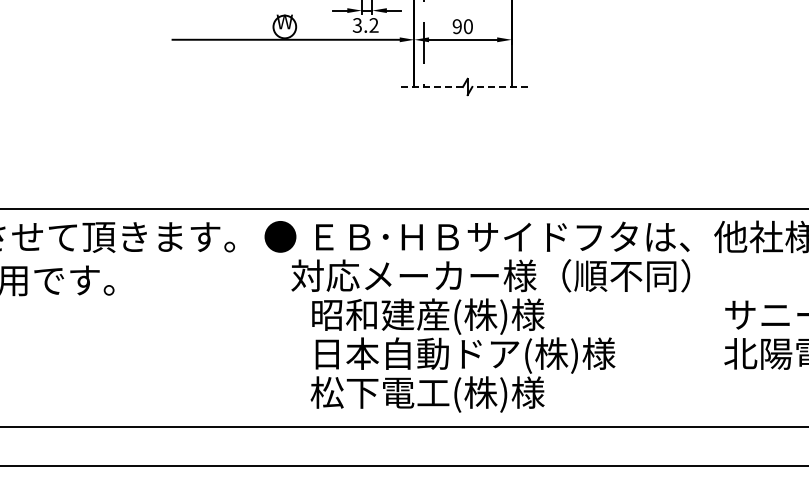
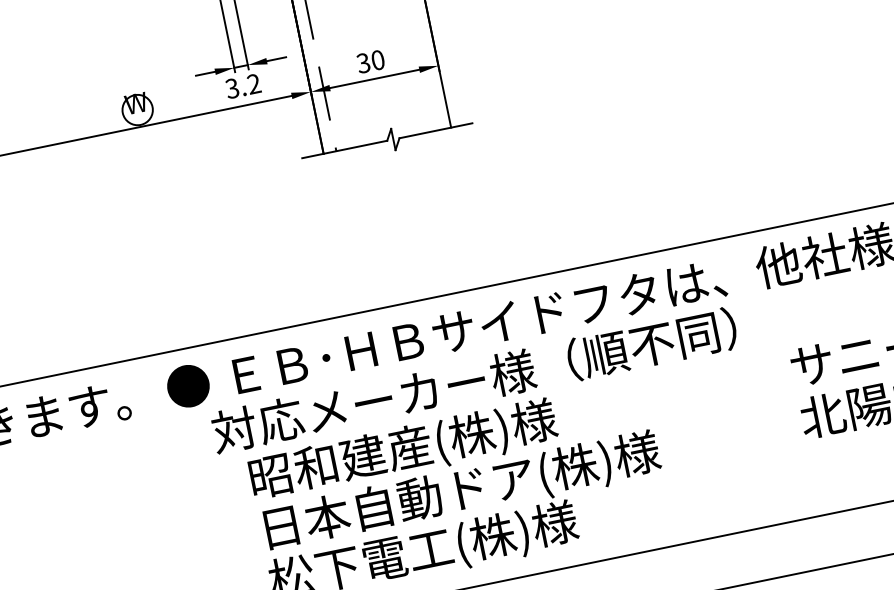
text: (456, 26) -> (362, 63), 90 -> 30
line: (430, 86) -> (344, 148), dashed -> solid
line: (500, 86) -> (436, 130), dashed -> solid

